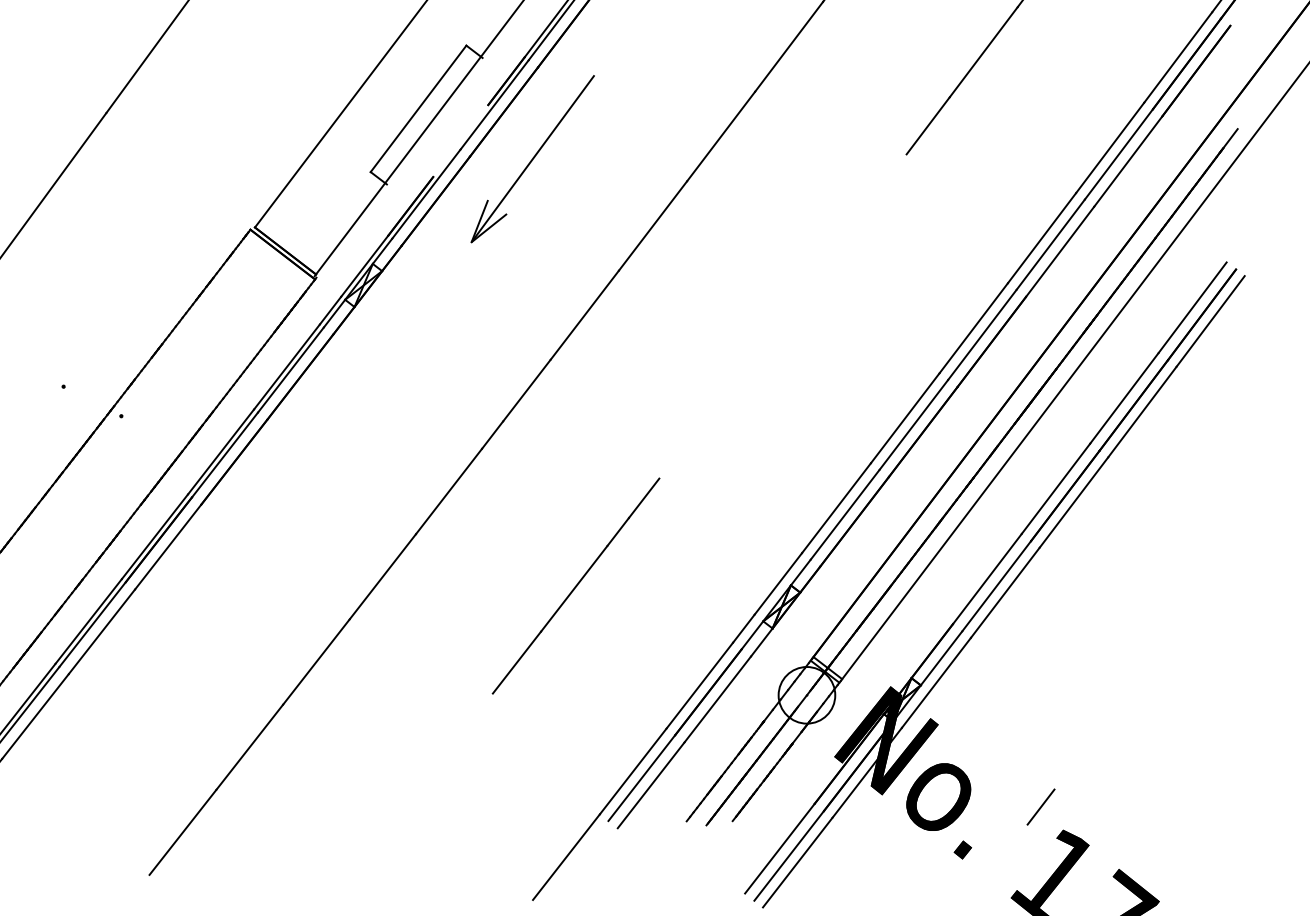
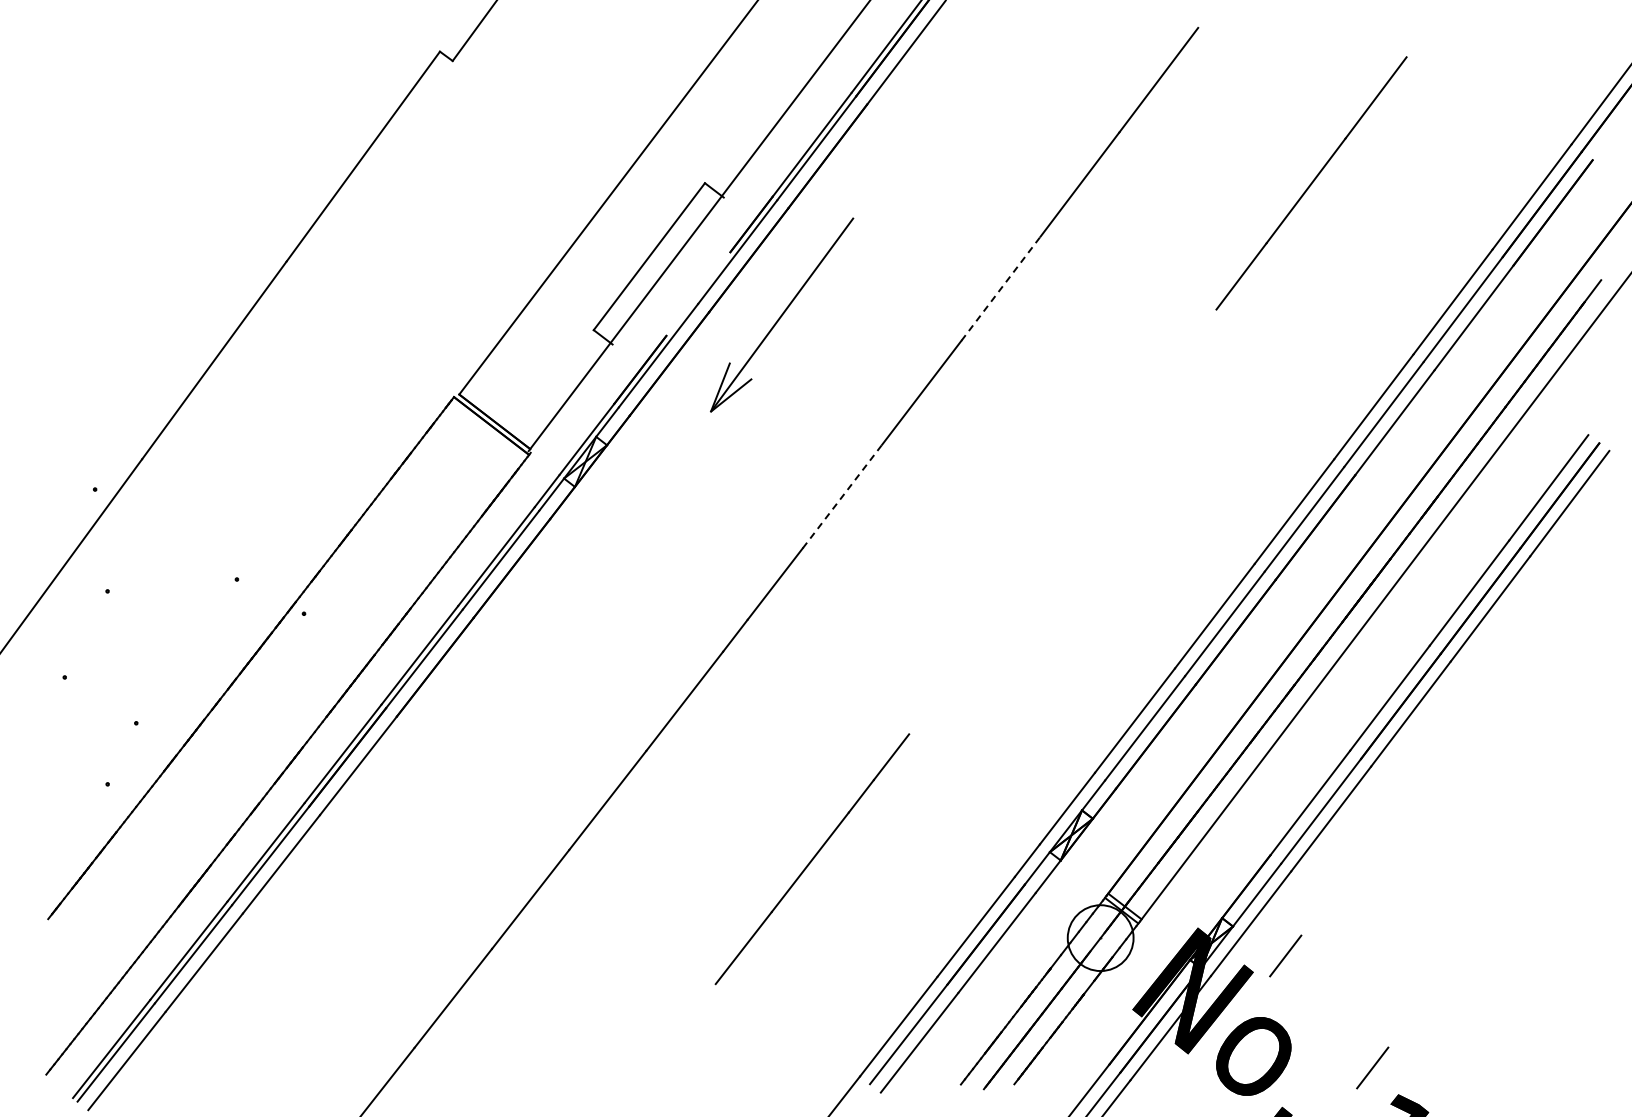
line: (721, 136) -> (1001, 288), solid -> dashed
line: (584, 315) -> (842, 496), solid -> dashed
line: (576, 586) -> (812, 859), moved
line: (966, 710) -> (1285, 955), added

